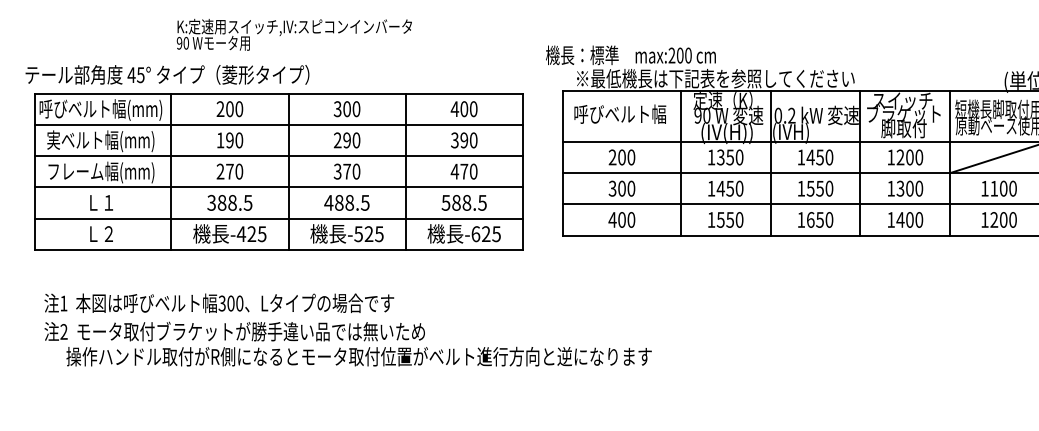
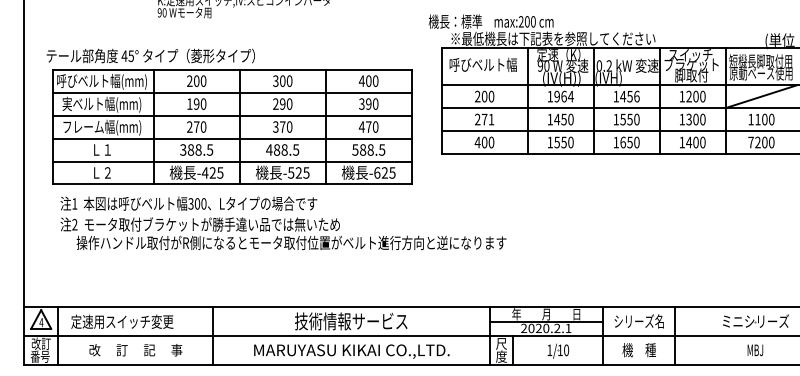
part: (274, 157) -> (229, 116), moved
text: (729, 157) -> (563, 96), 1350 -> 1964
text: (828, 157) -> (636, 96), 1450 -> 1456
text: (621, 188) -> (484, 119), 300 -> 271
text: (984, 219) -> (750, 142), 1200 -> 7200

